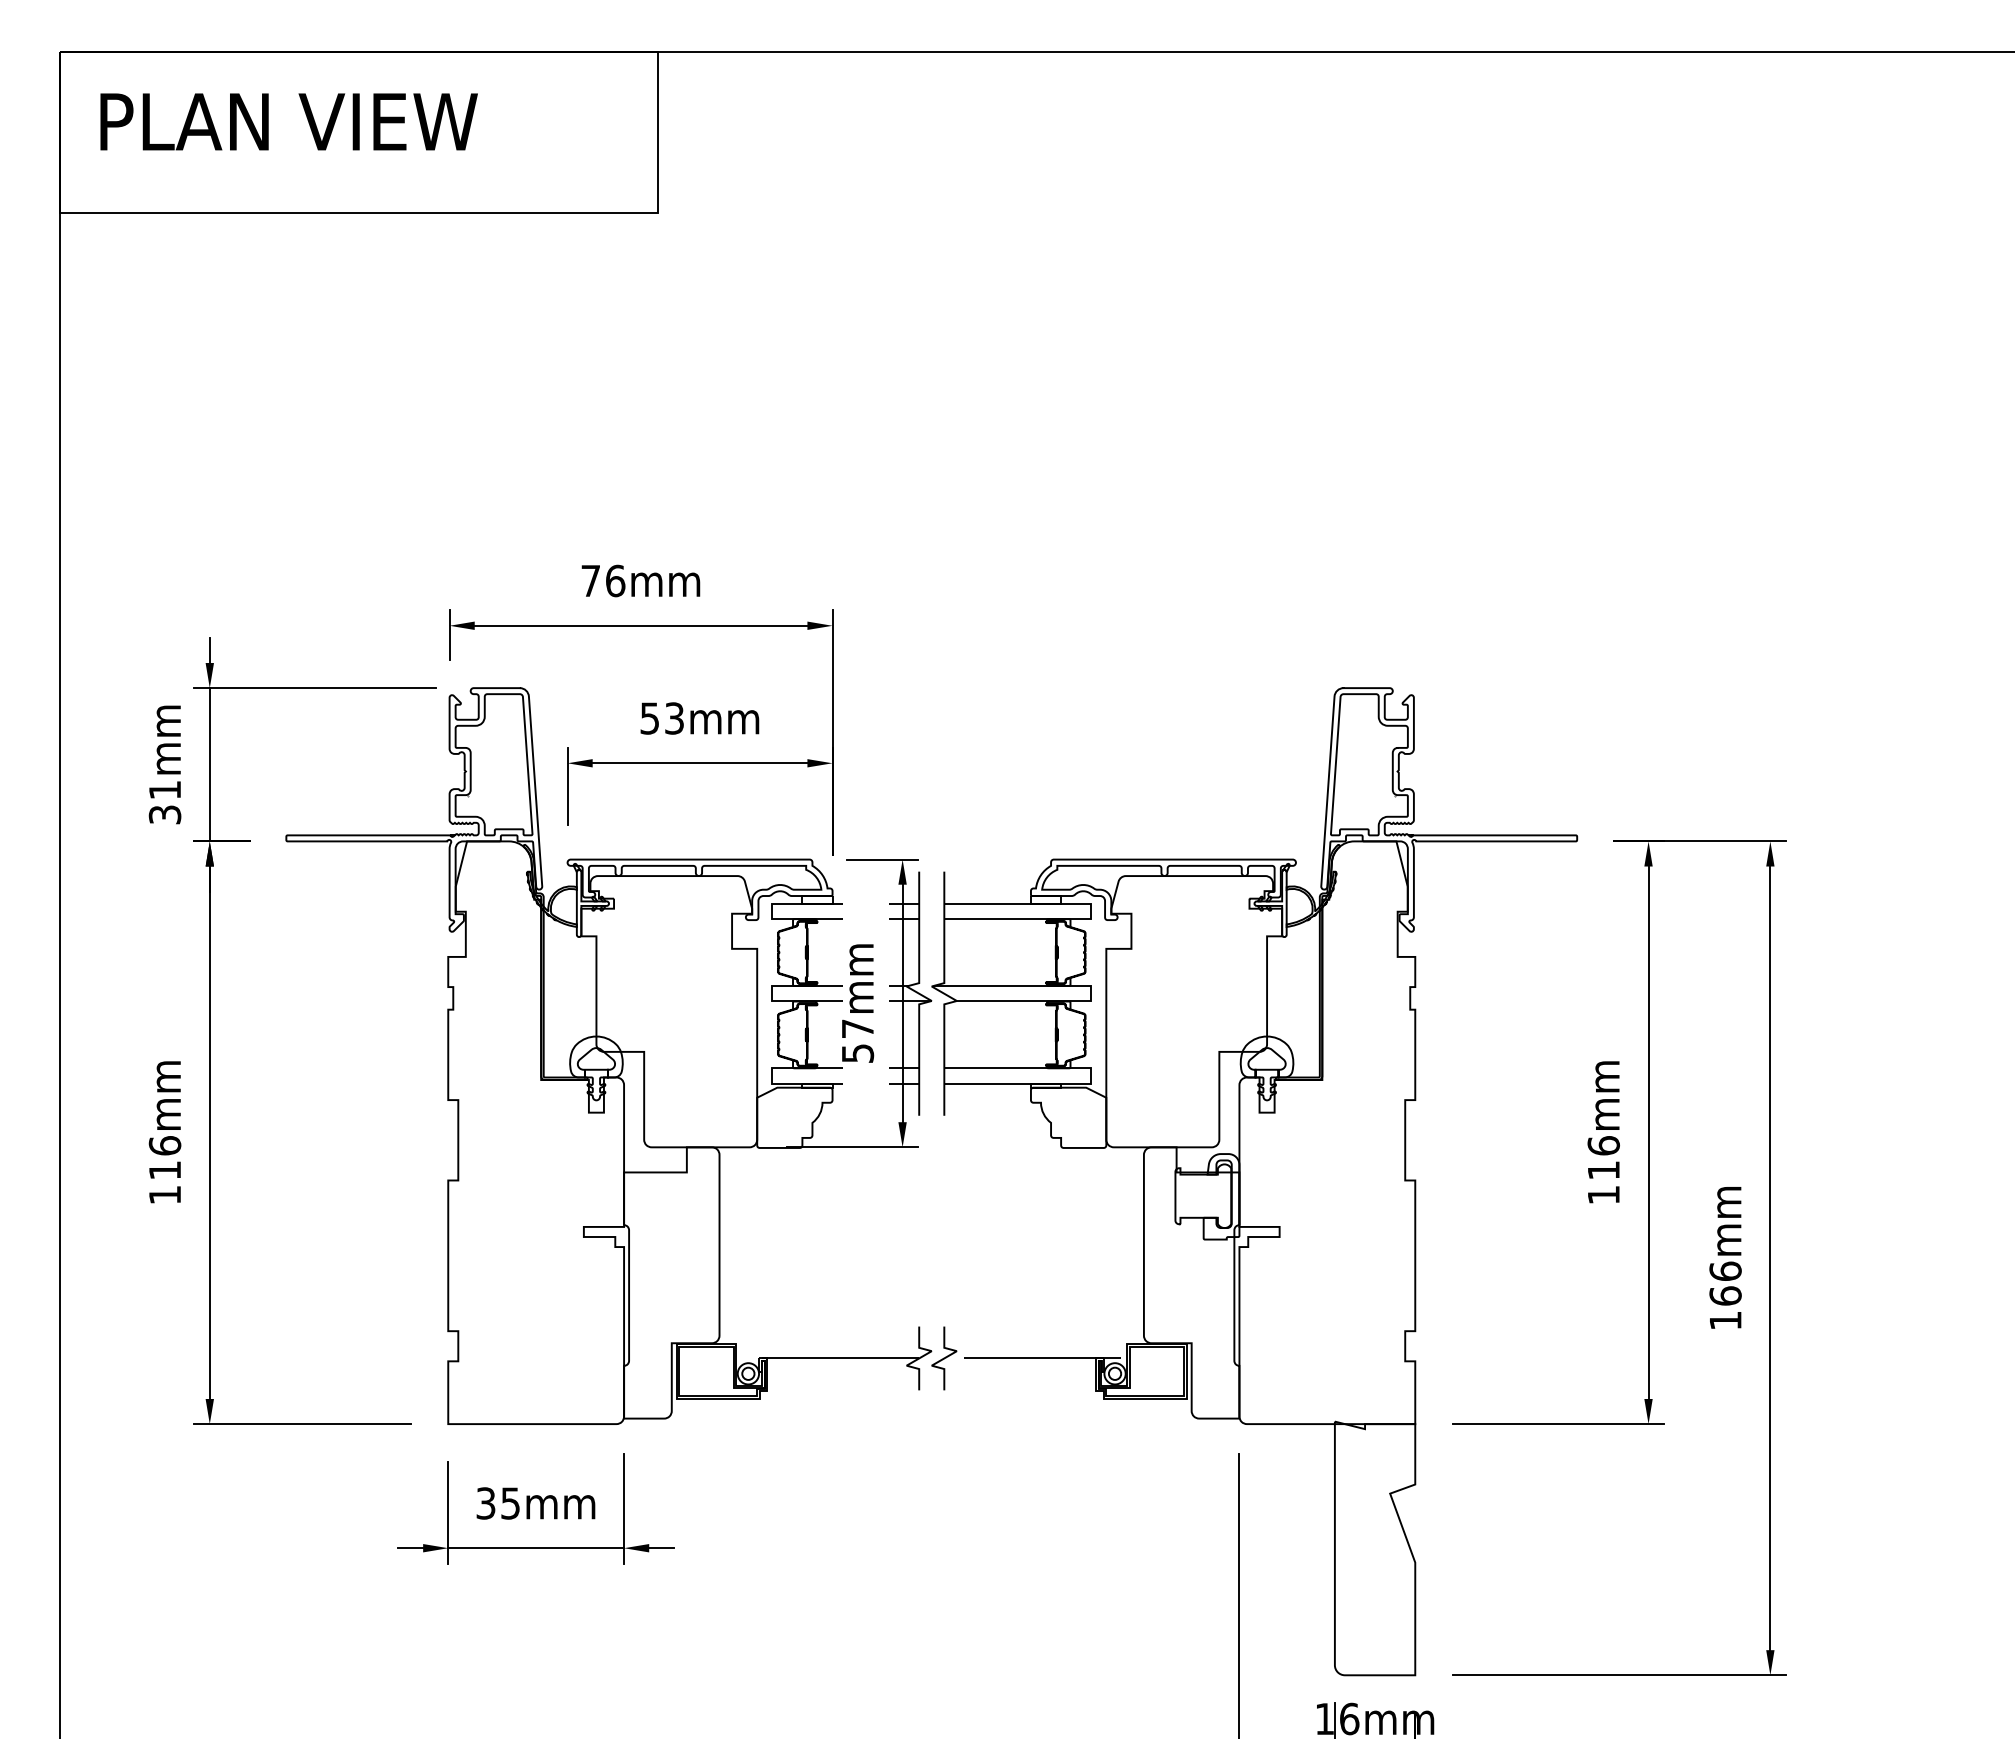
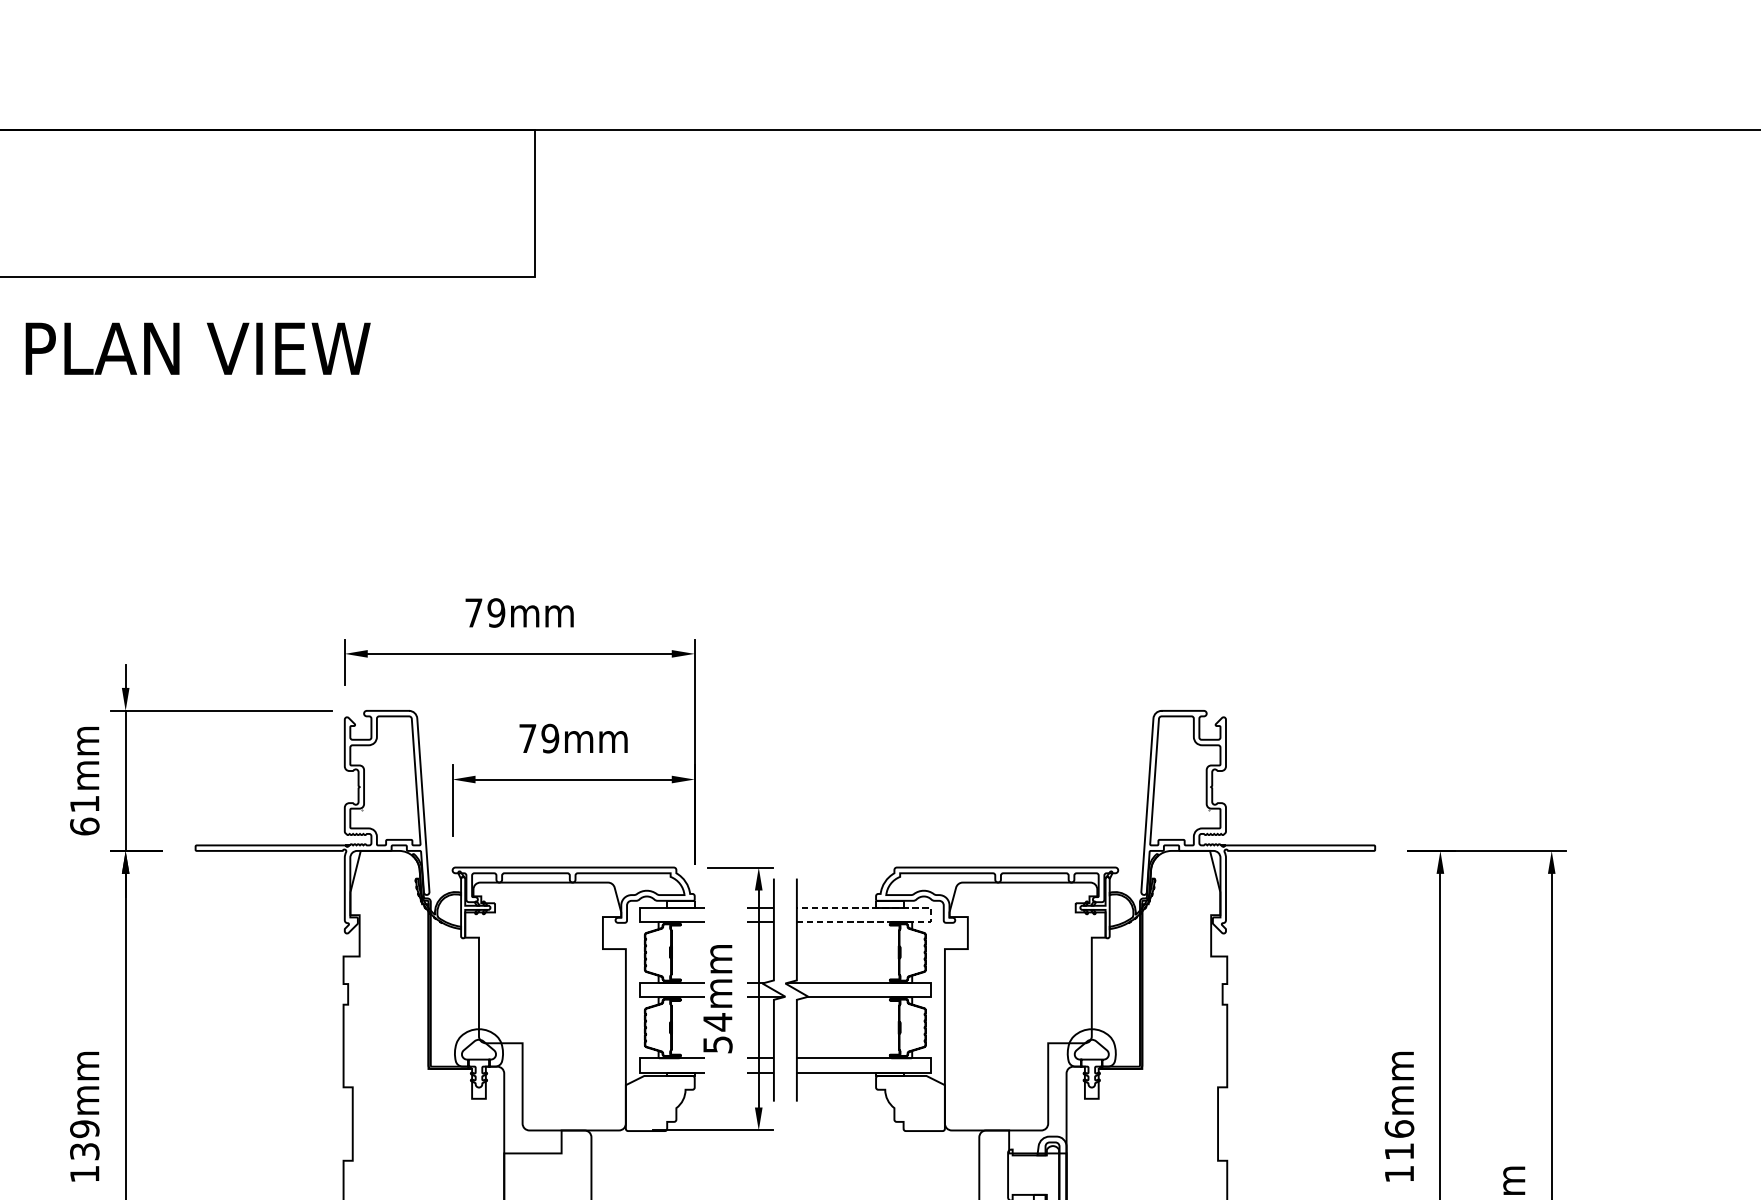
text: (288, 121) -> (197, 348), moved
text: (615, 580) -> (496, 612), 76mm -> 79mm
text: (662, 718) -> (539, 738), 53mm -> 79mm
text: (164, 814) -> (84, 826), 31mm -> 61mm
line: (1091, 911) -> (931, 914), solid -> dashed
text: (857, 1028) -> (717, 1021), 57mm -> 54mm
text: (164, 1157) -> (84, 1139), 116mm -> 139mm

